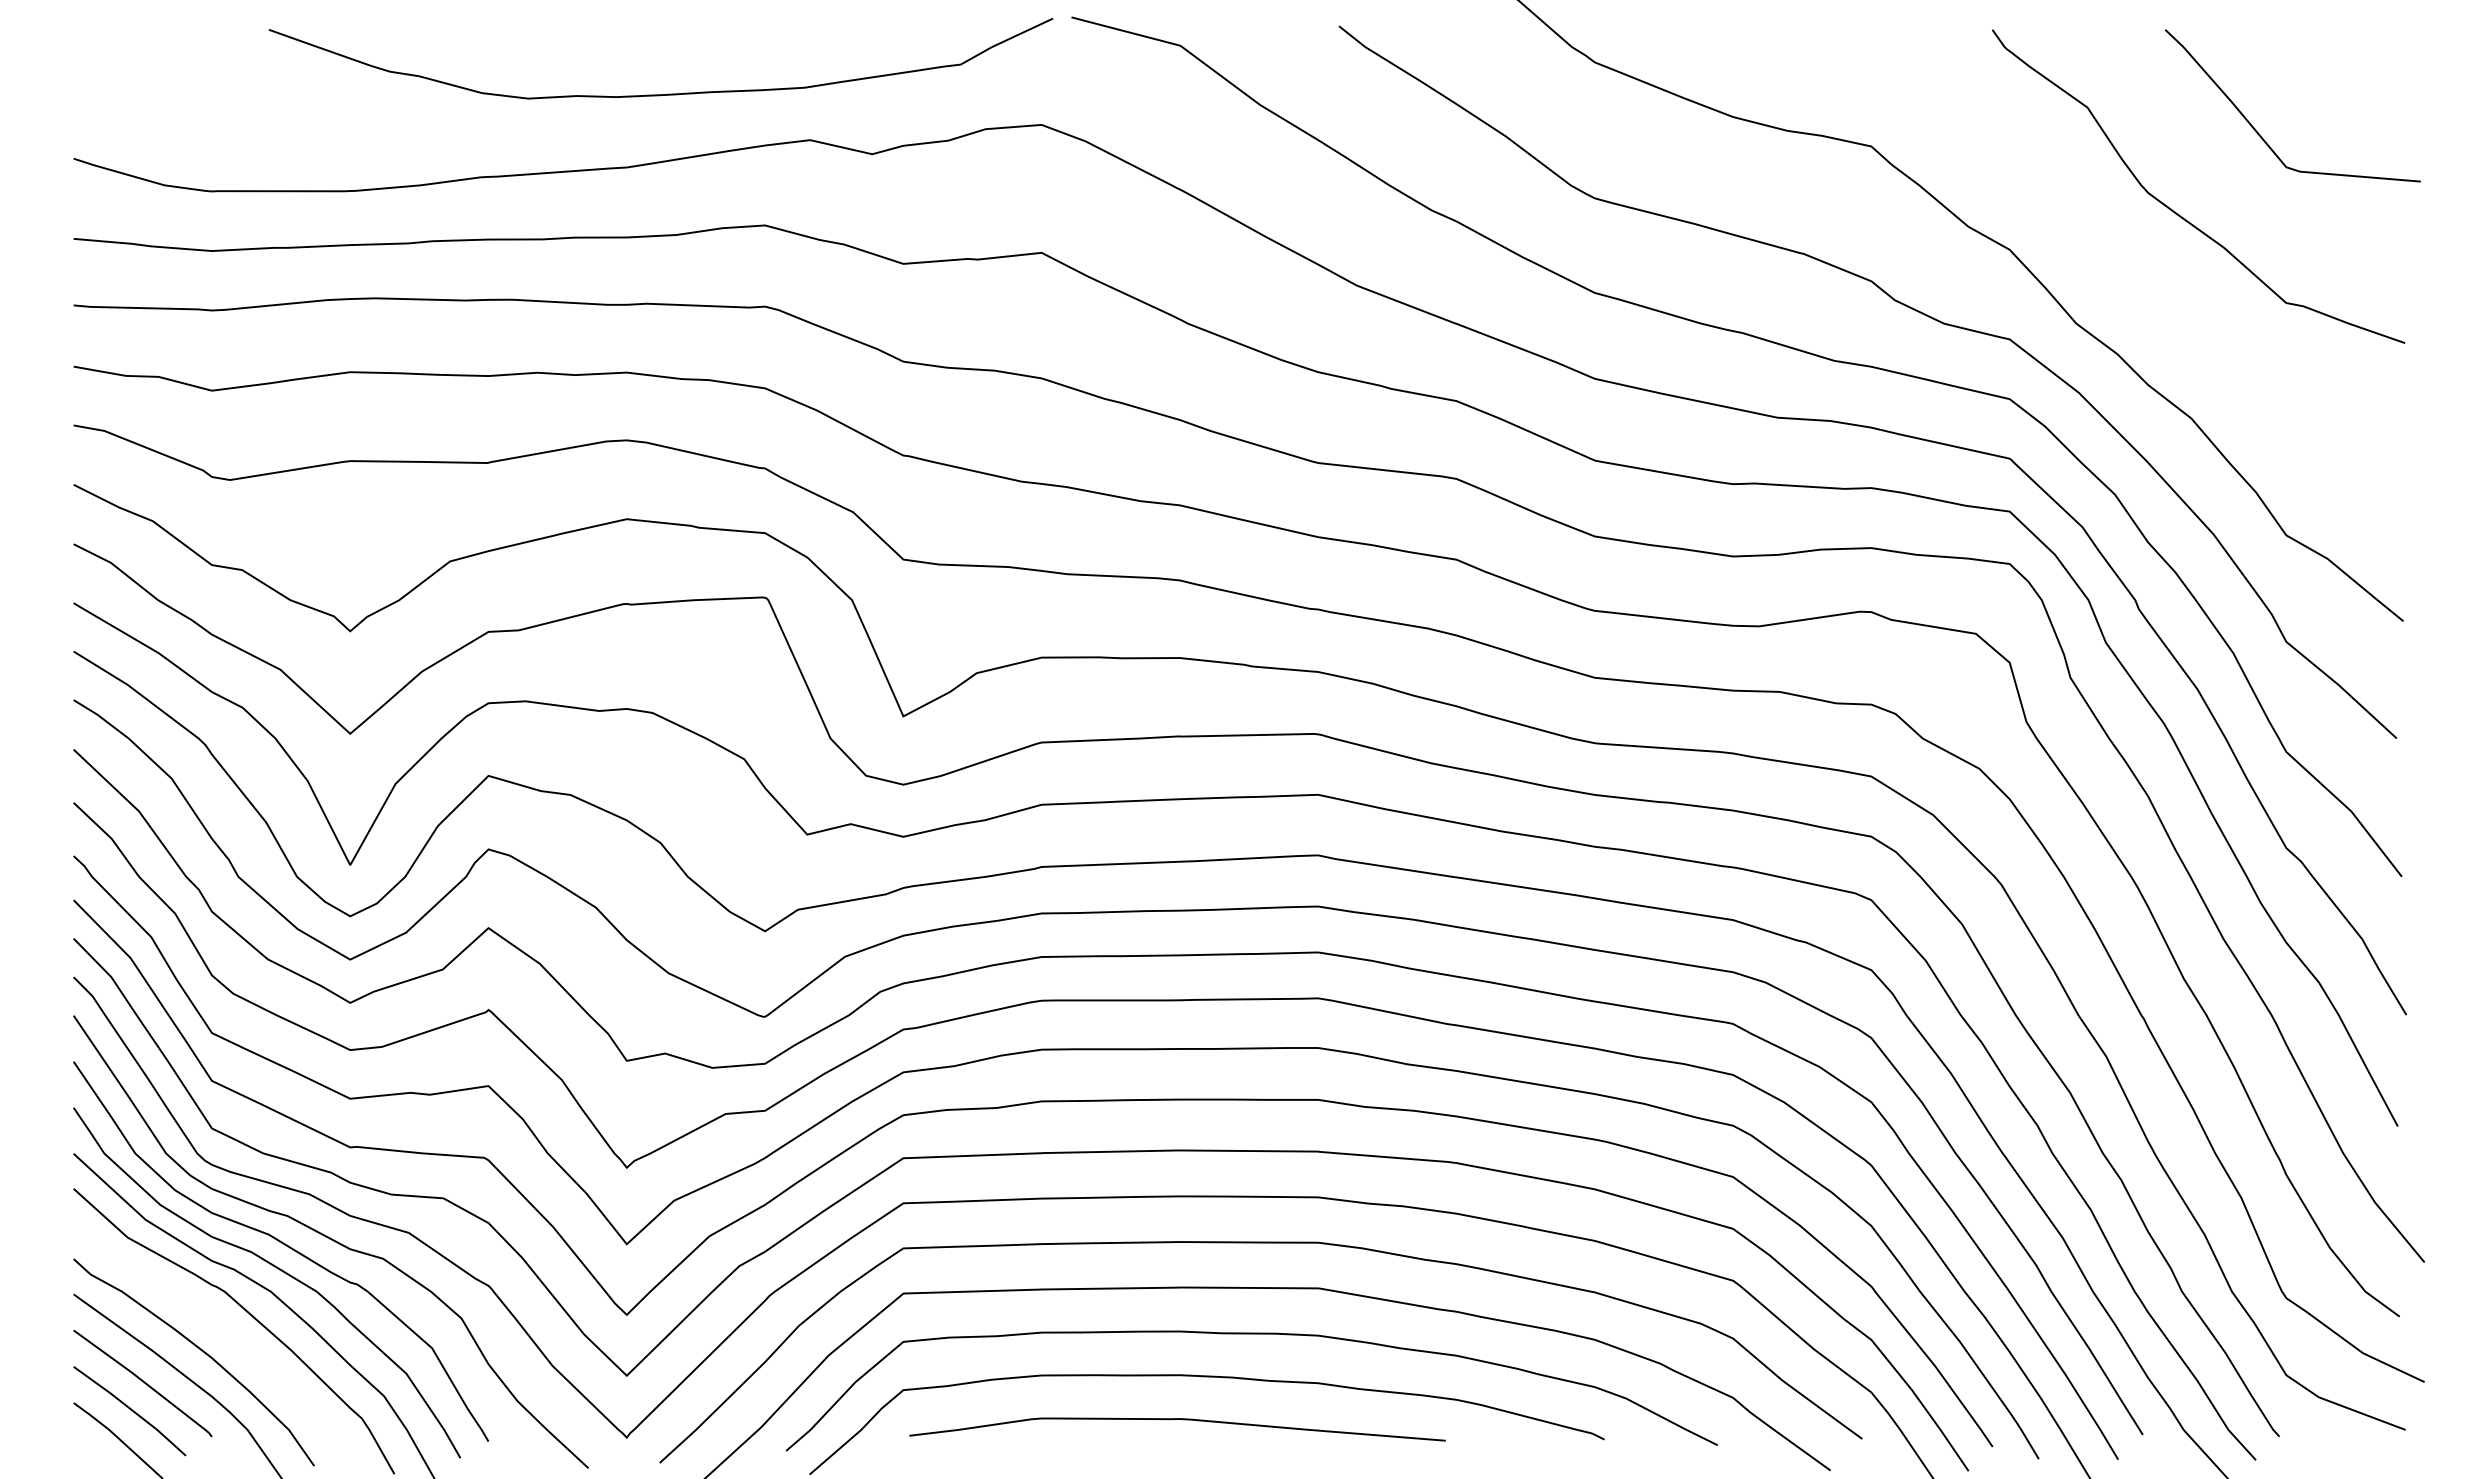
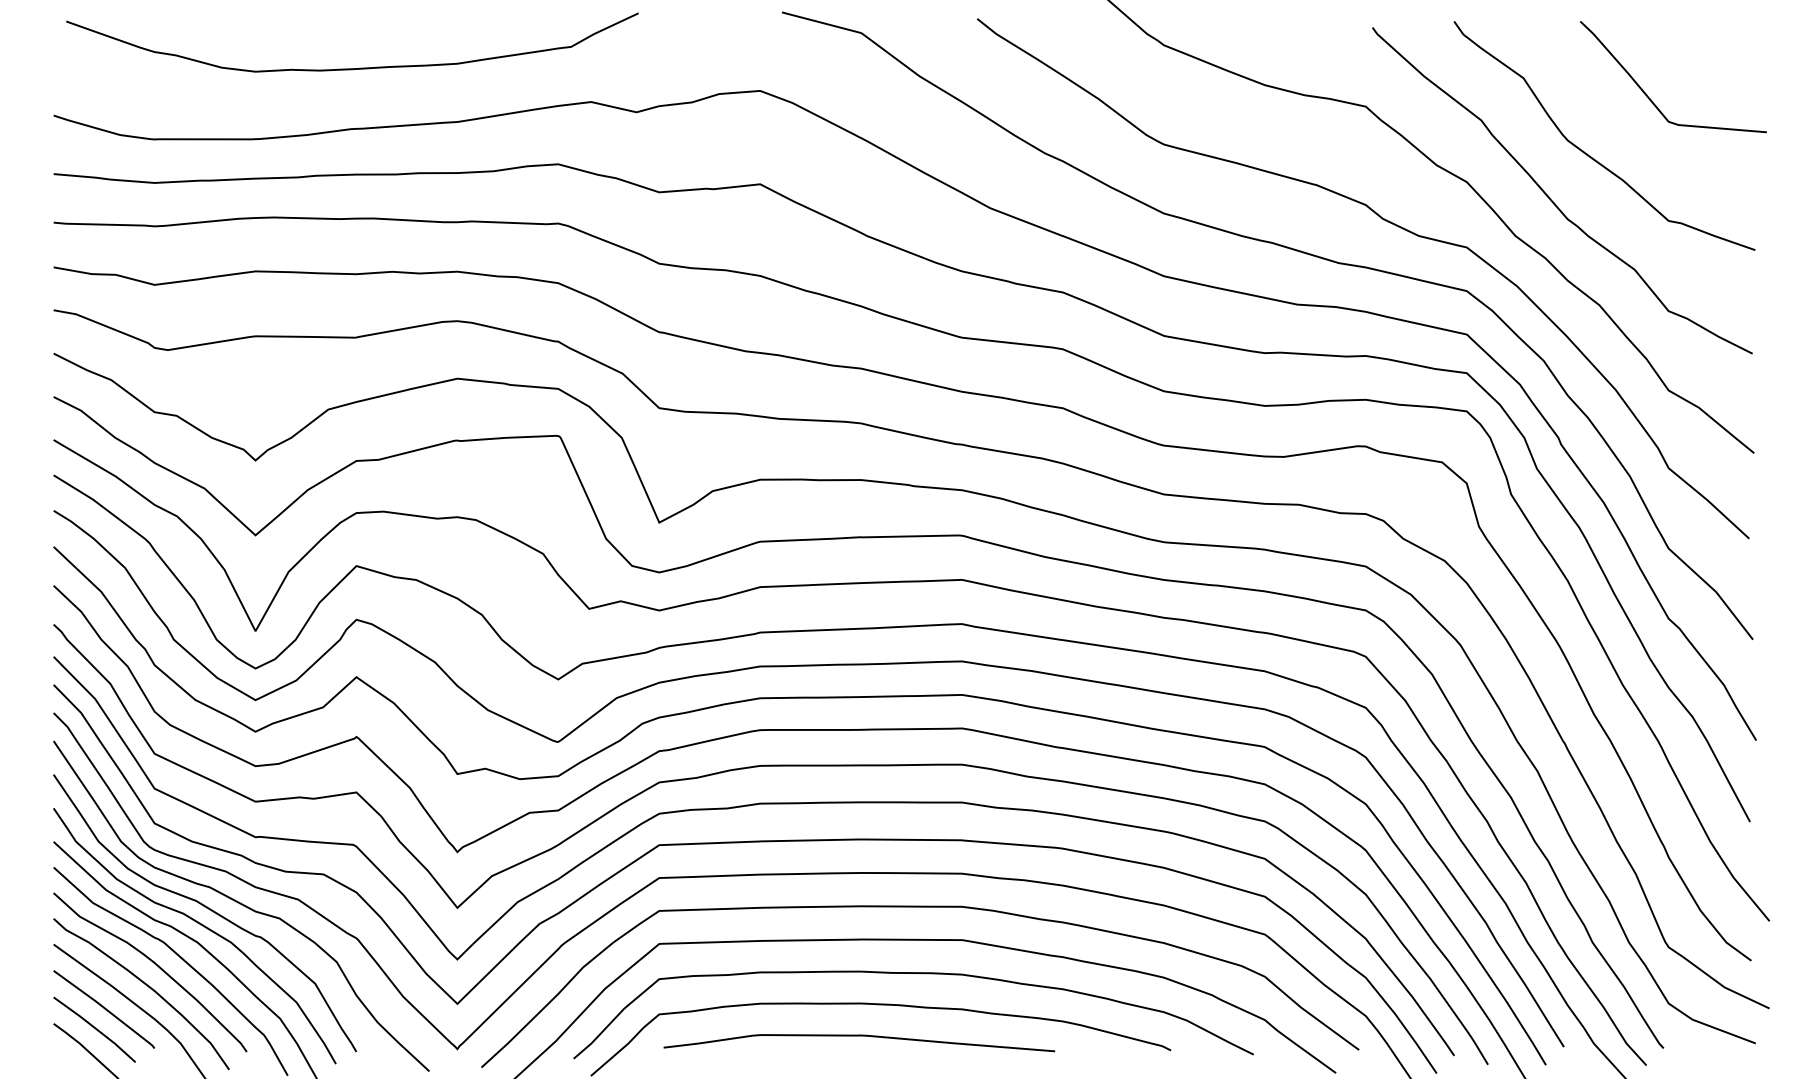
curve: (668, 93) -> (357, 67), moved
curve: (2126, 274) -> (1552, 200), added
curve: (214, 1323) -> (156, 965), added

